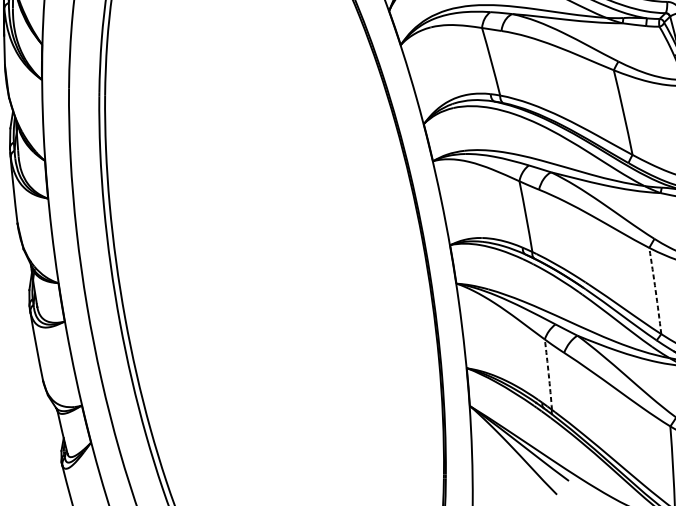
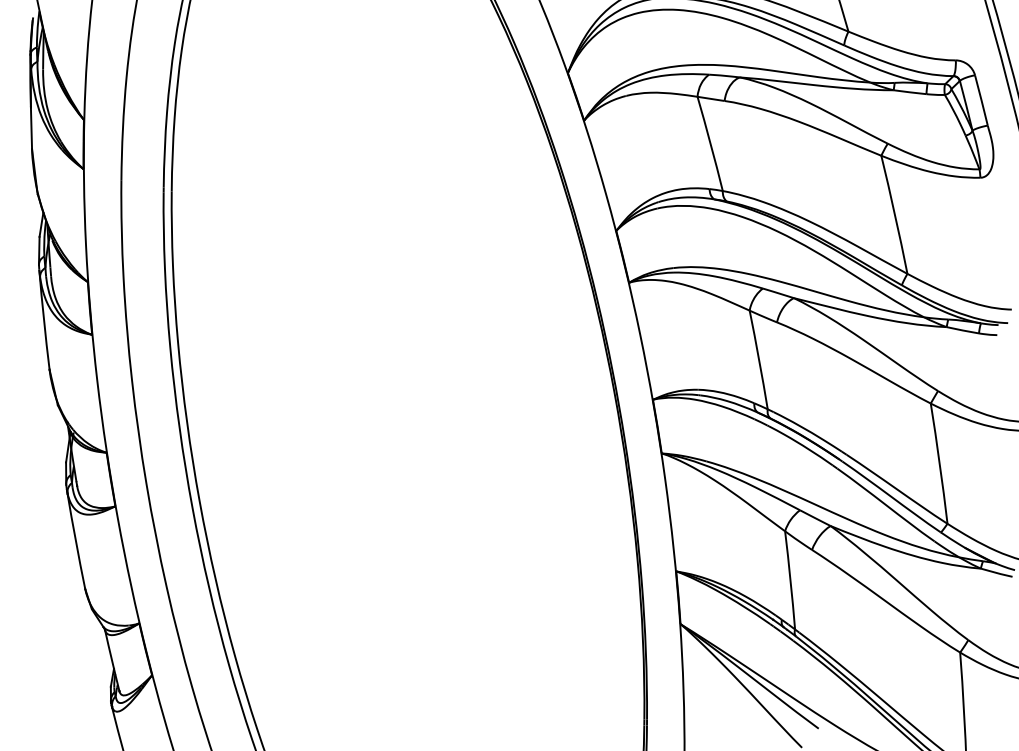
arc: (655, 290) -> (939, 463), dashed -> solid
arc: (548, 374) -> (790, 580), dashed -> solid

